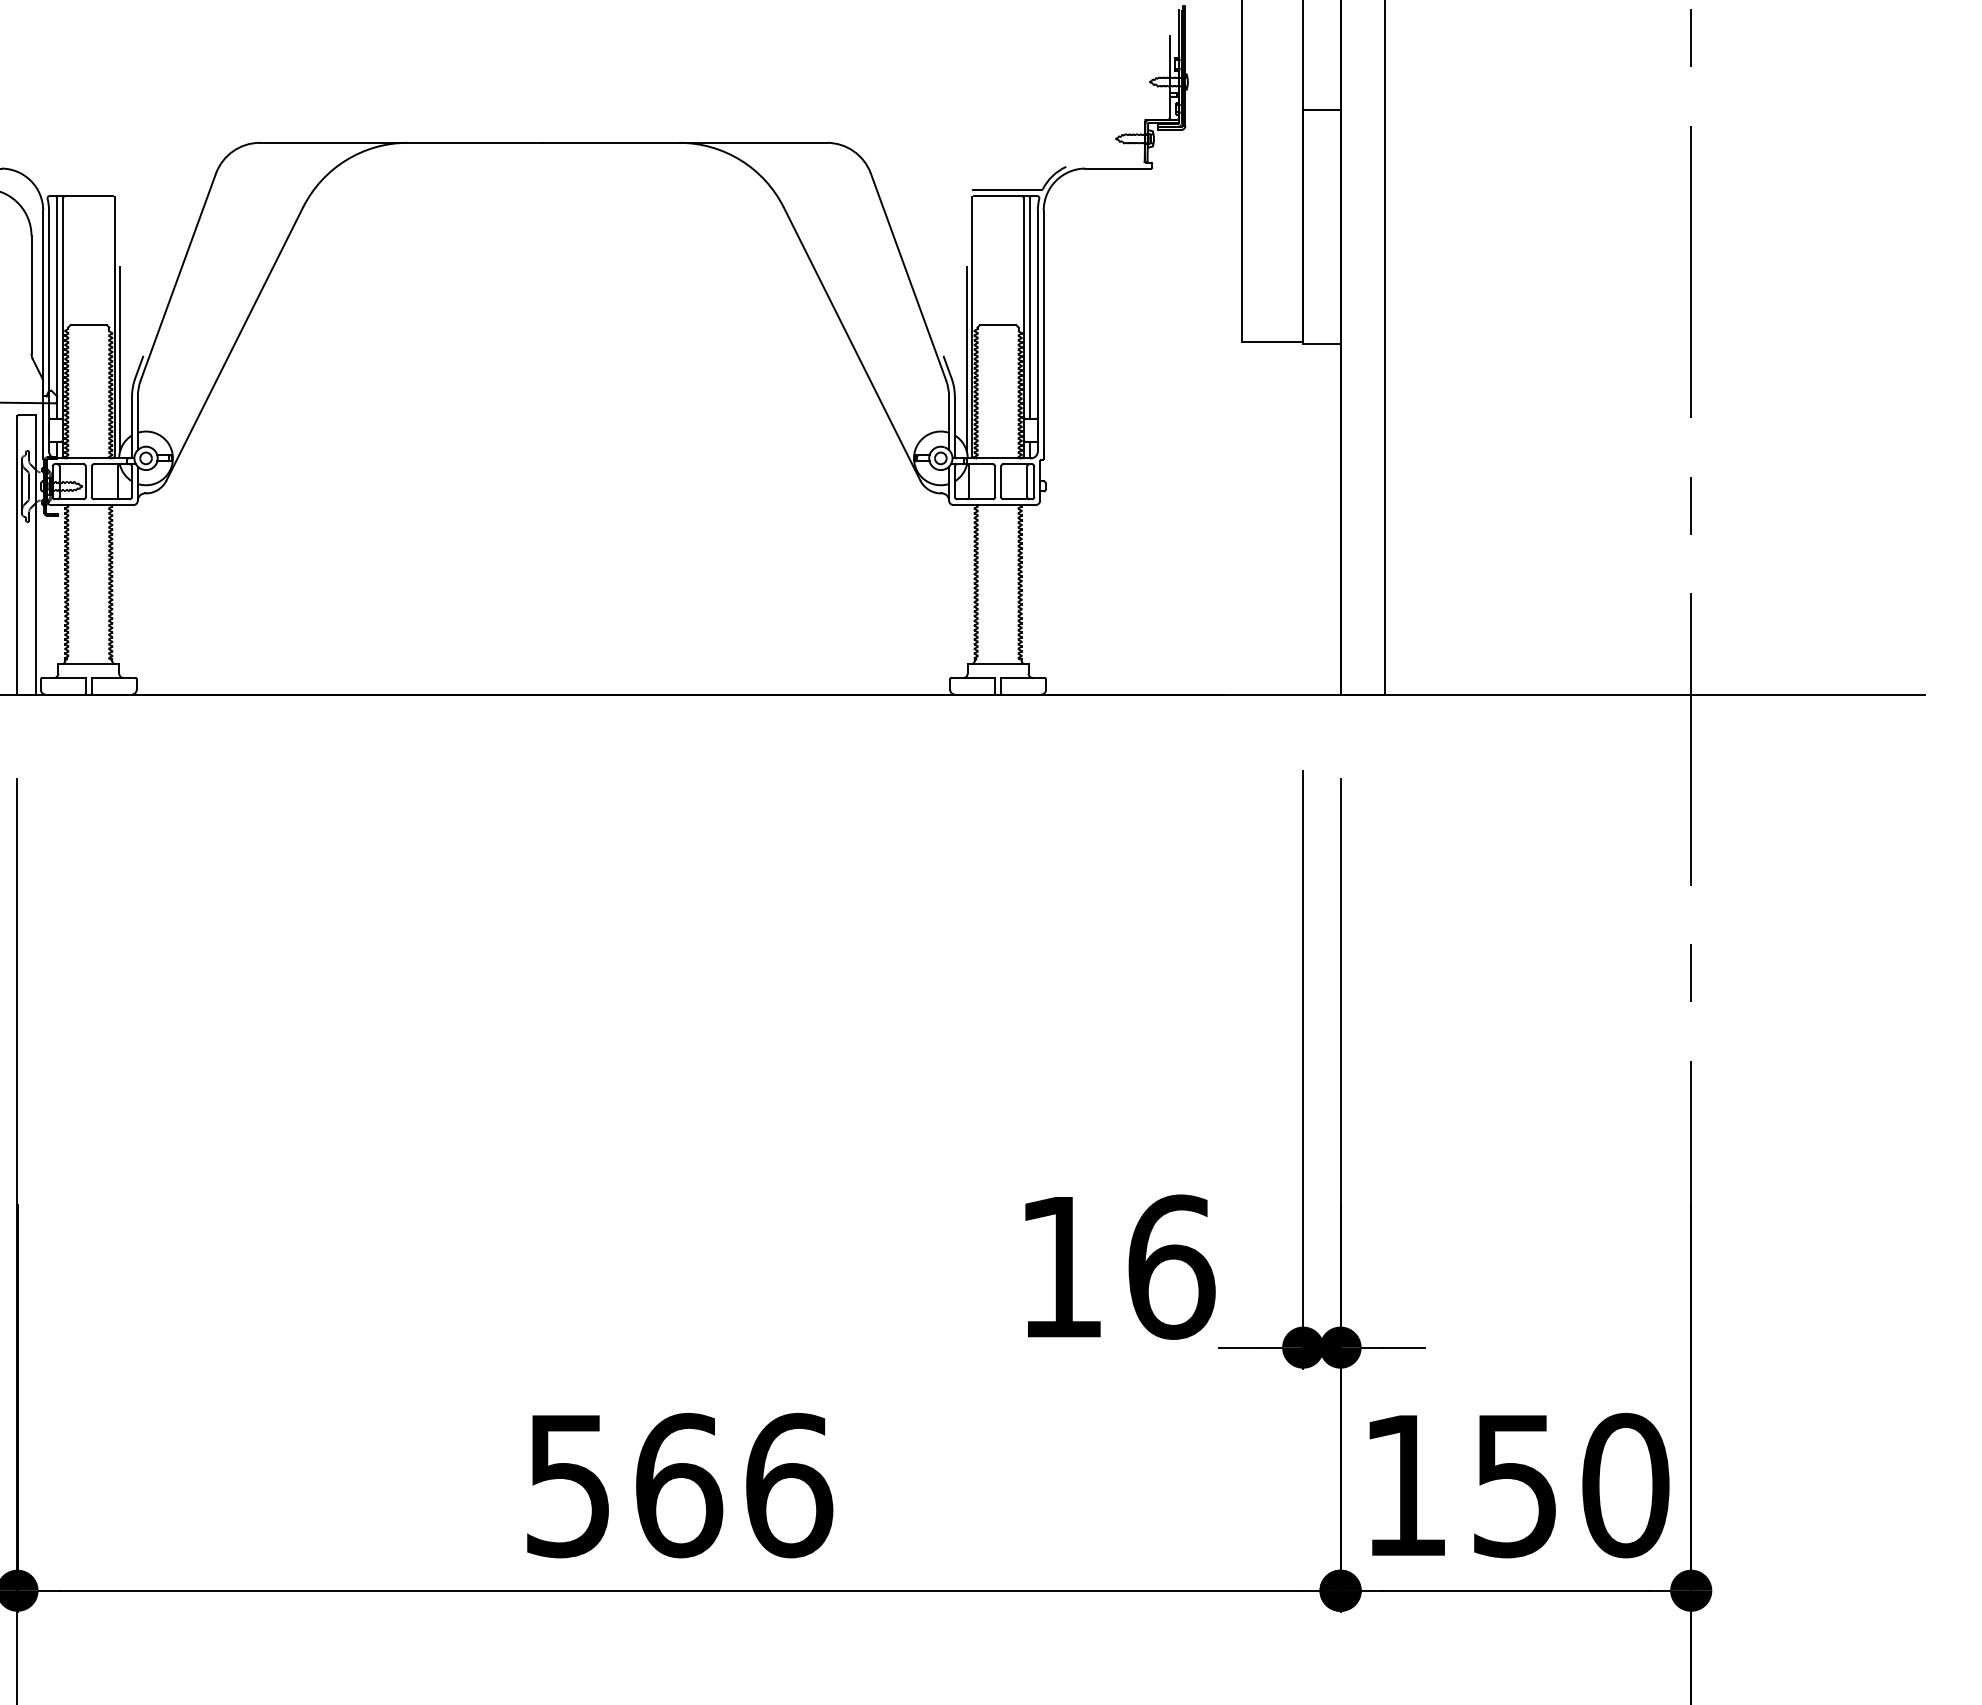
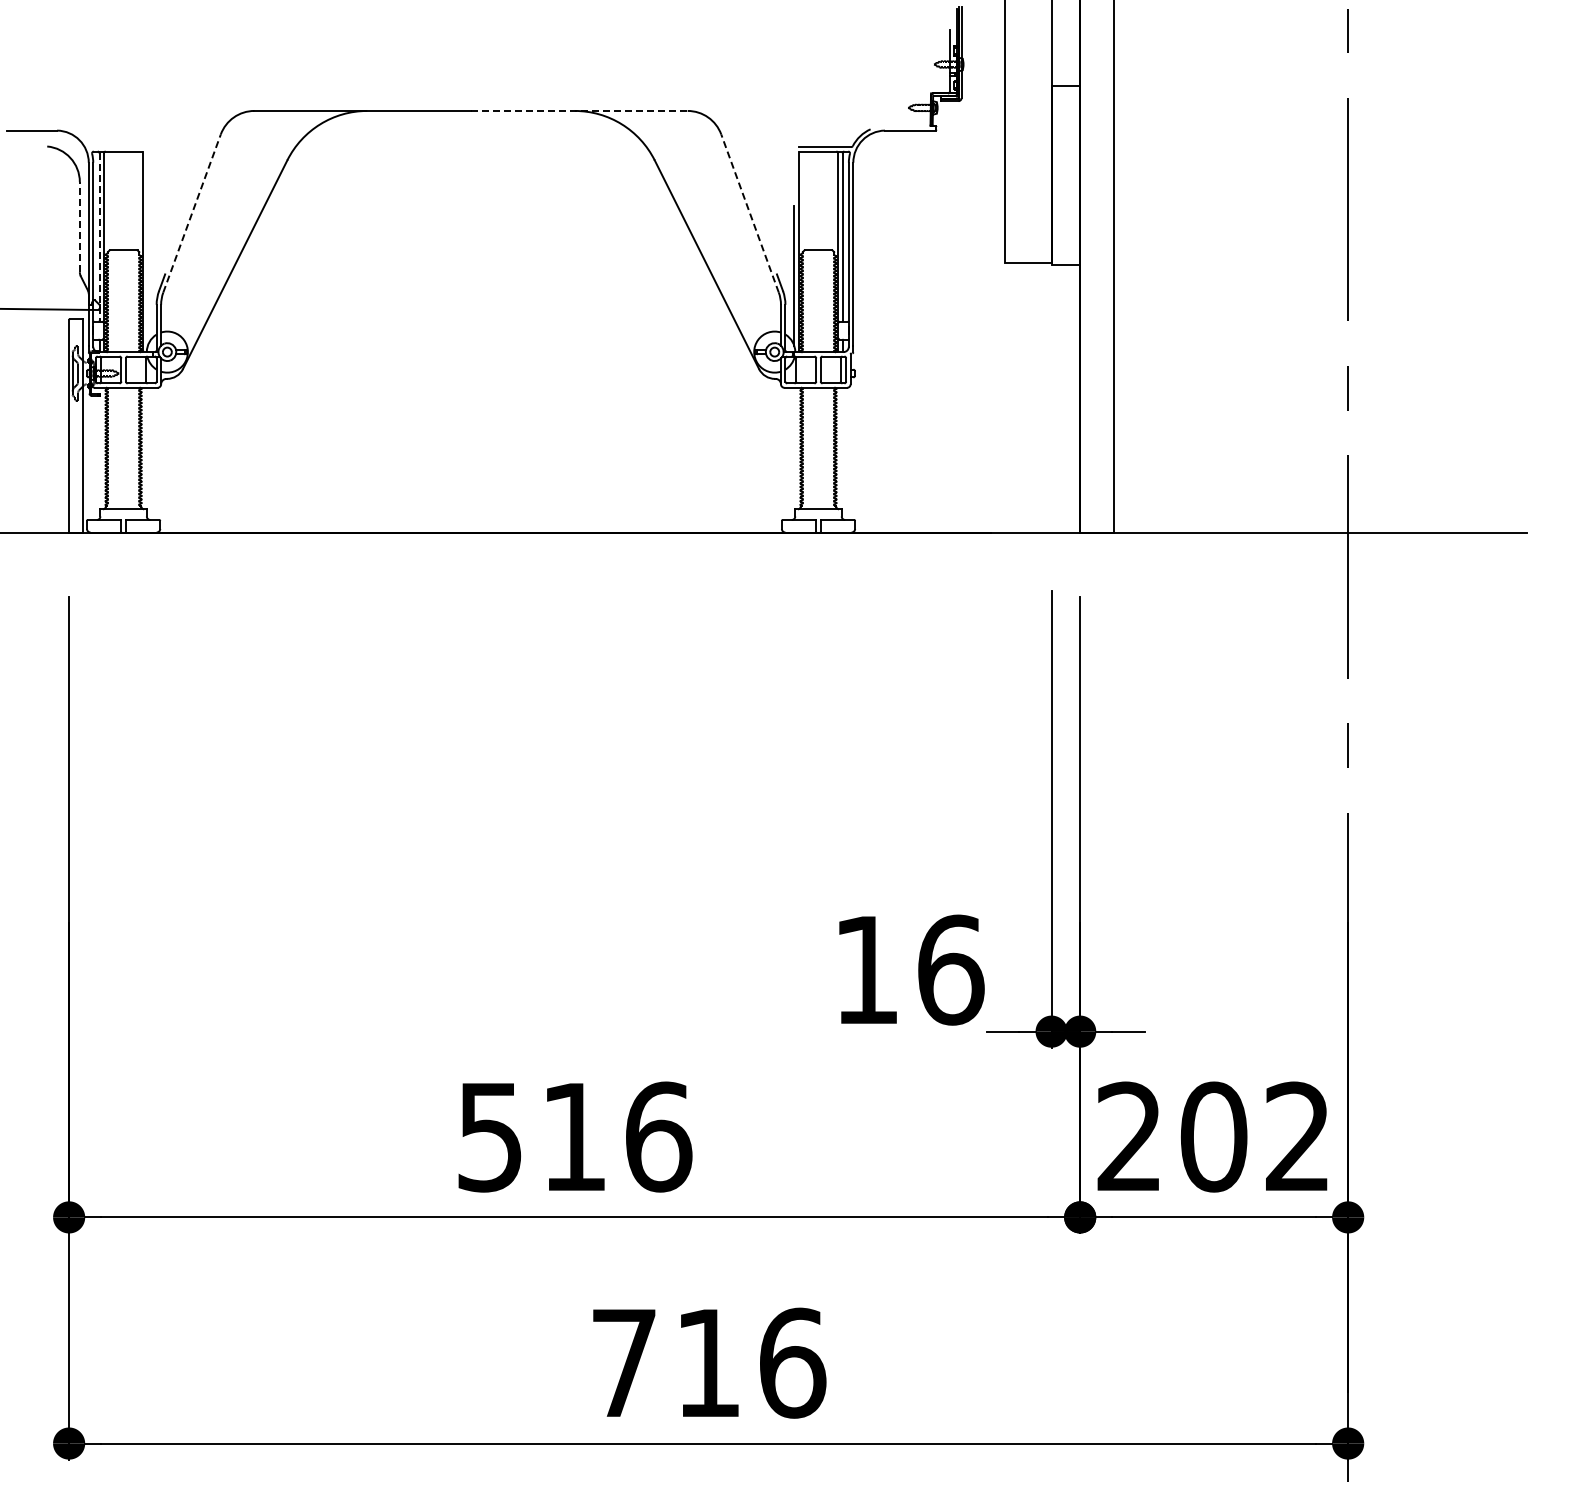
line: (685, 142) -> (579, 110), solid -> dashed
line: (178, 277) -> (192, 213), solid -> dashed
line: (907, 277) -> (749, 213), solid -> dashed
line: (31, 294) -> (79, 226), solid -> dashed
line: (57, 308) -> (99, 237), solid -> dashed
line: (120, 358) -> (147, 275), removed
text: (678, 1484) -> (574, 1136), 566 -> 516
text: (1516, 1484) -> (1214, 1136), 150 -> 202

